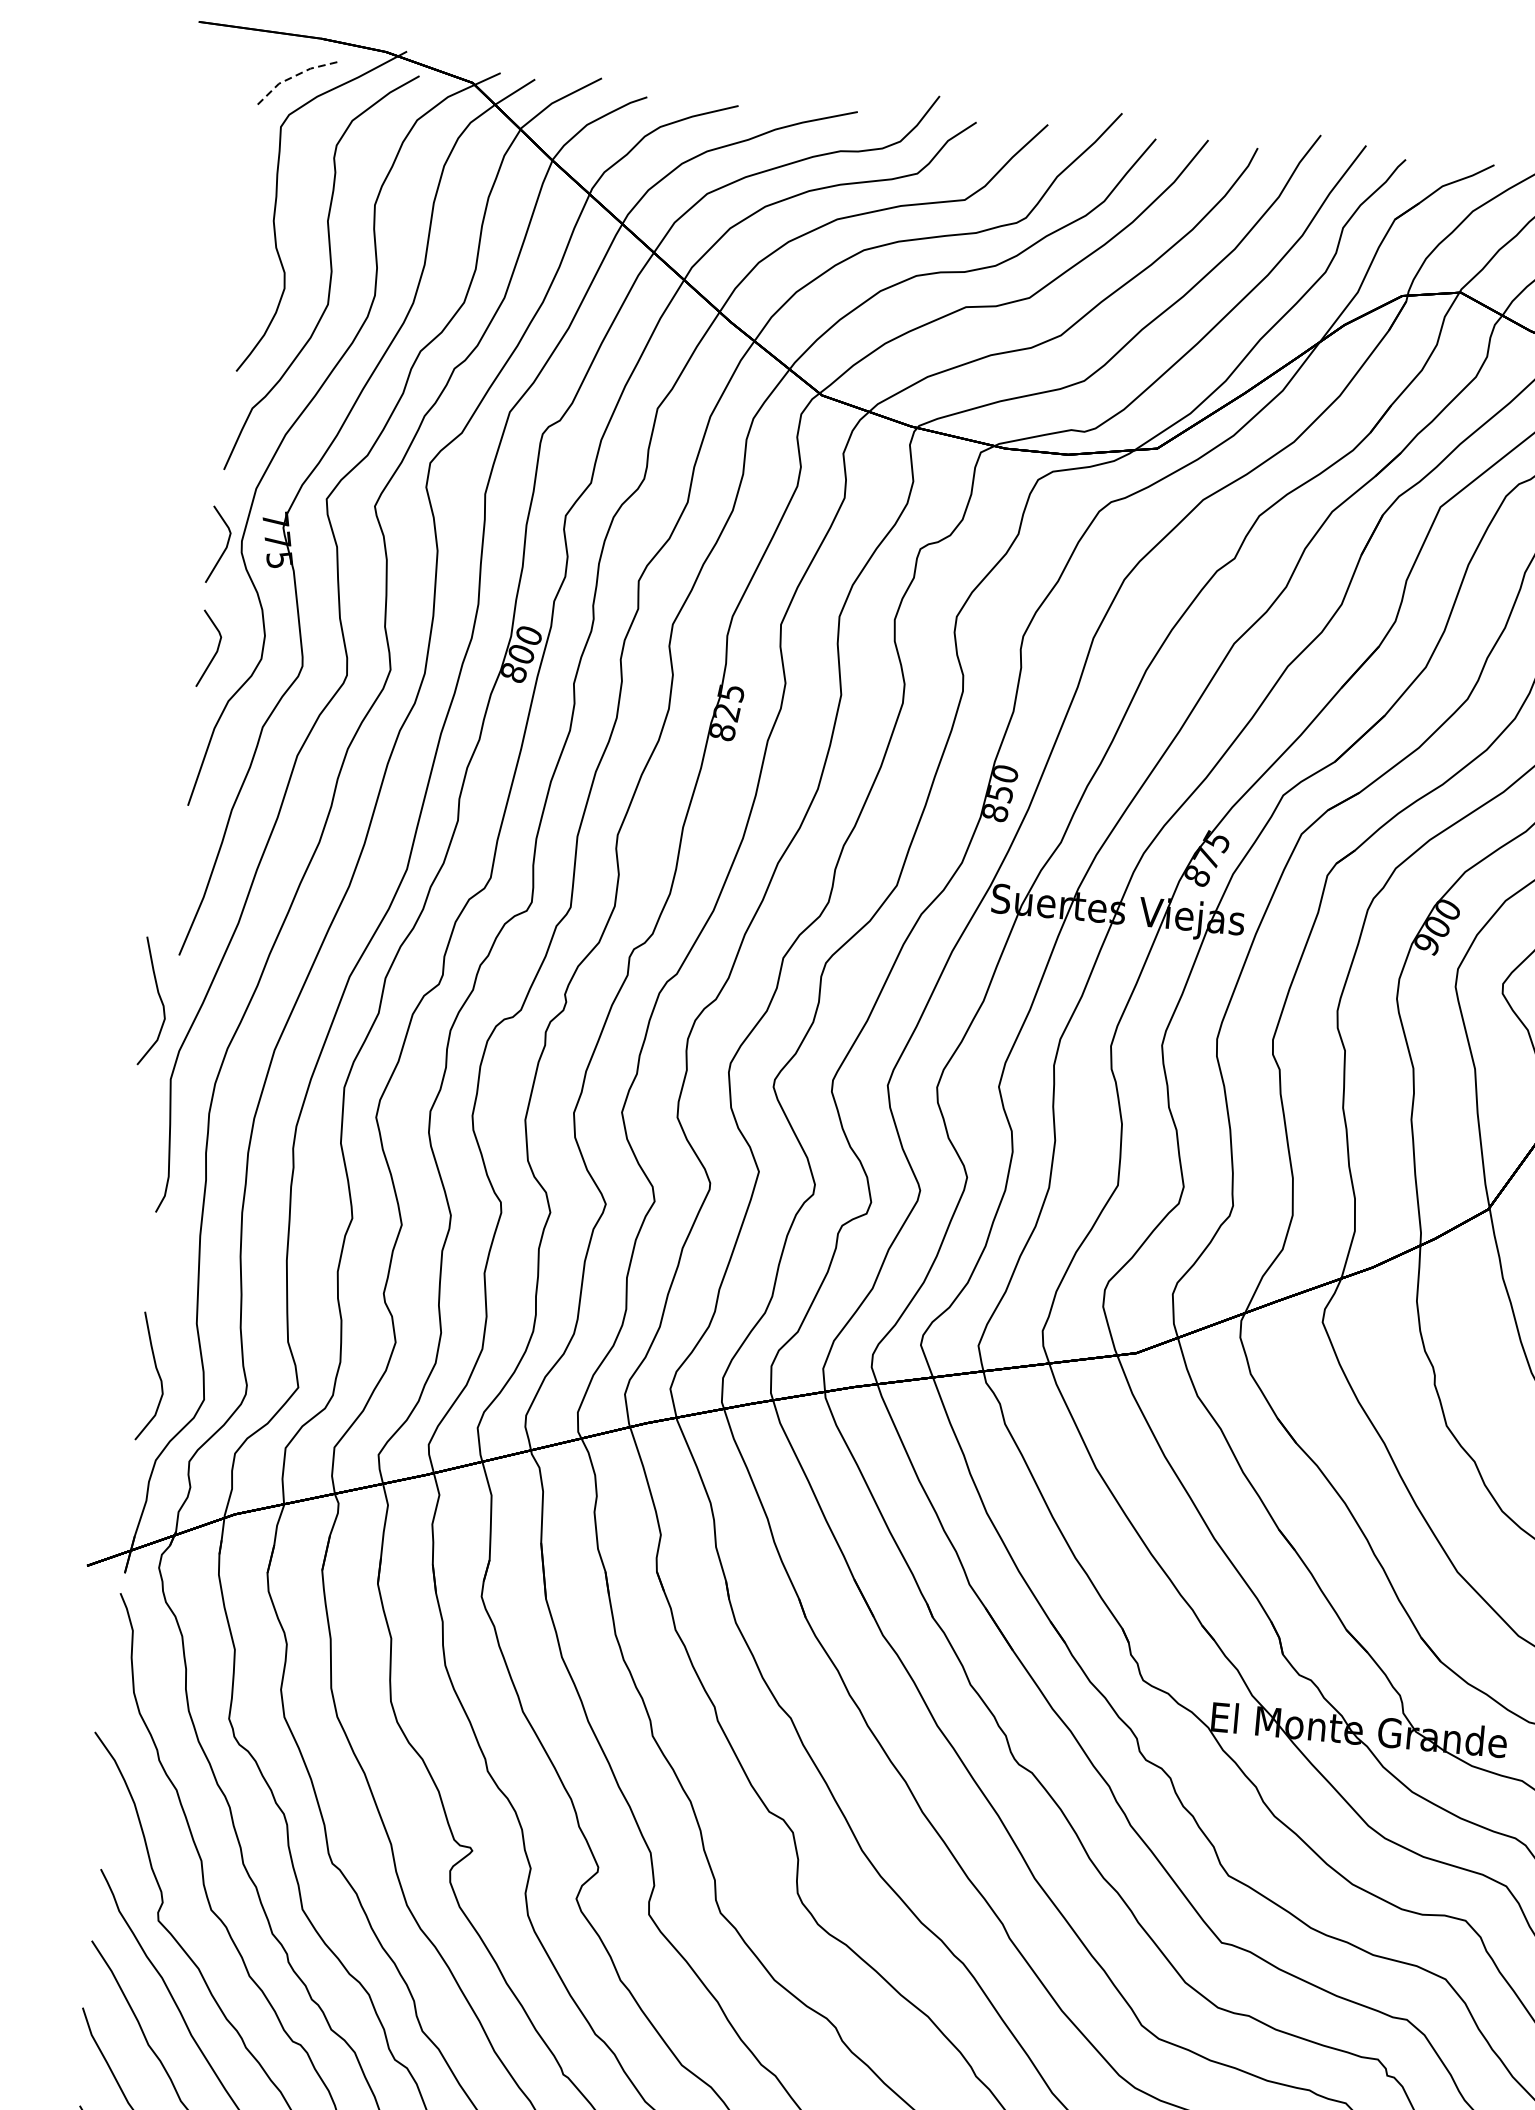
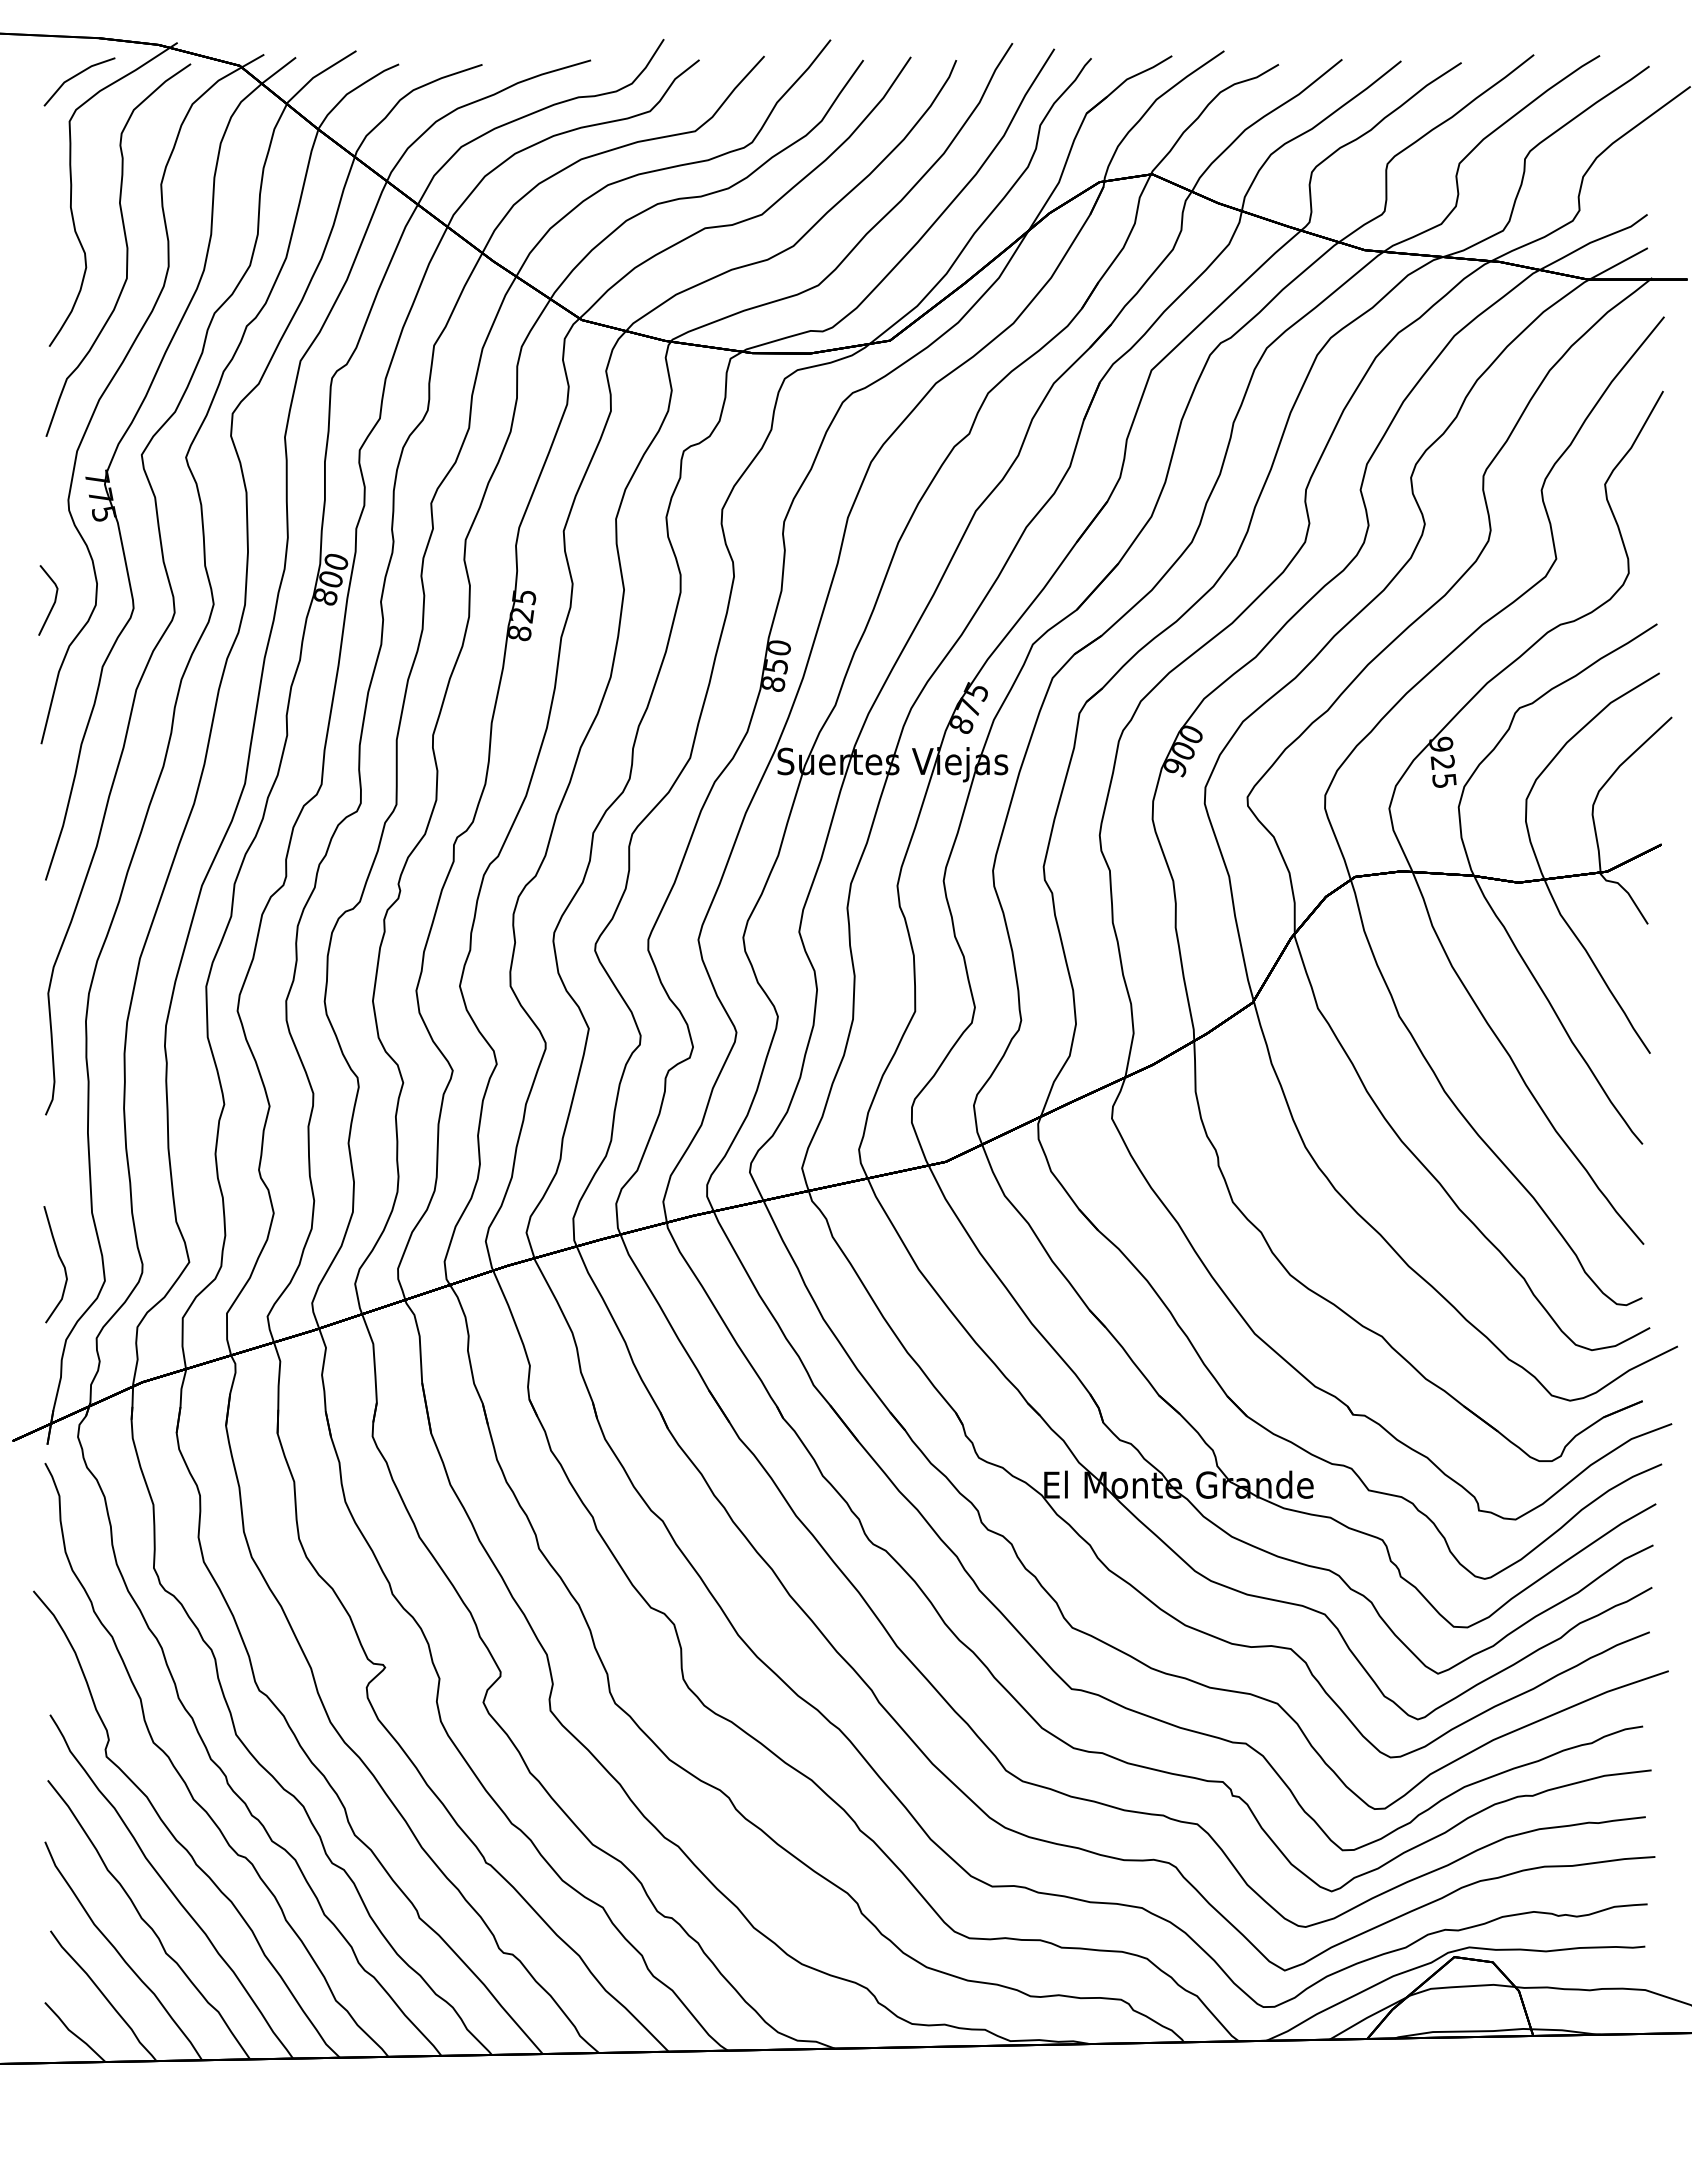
line: (291, 77) -> (75, 75), dashed -> solid
line: (224, 547) -> (53, 507), removed
curve: (159, 998) -> (31, 921), removed

